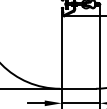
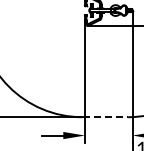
line: (78, 88) -> (105, 117), solid -> dashed
line: (80, 103) -> (108, 135), removed

